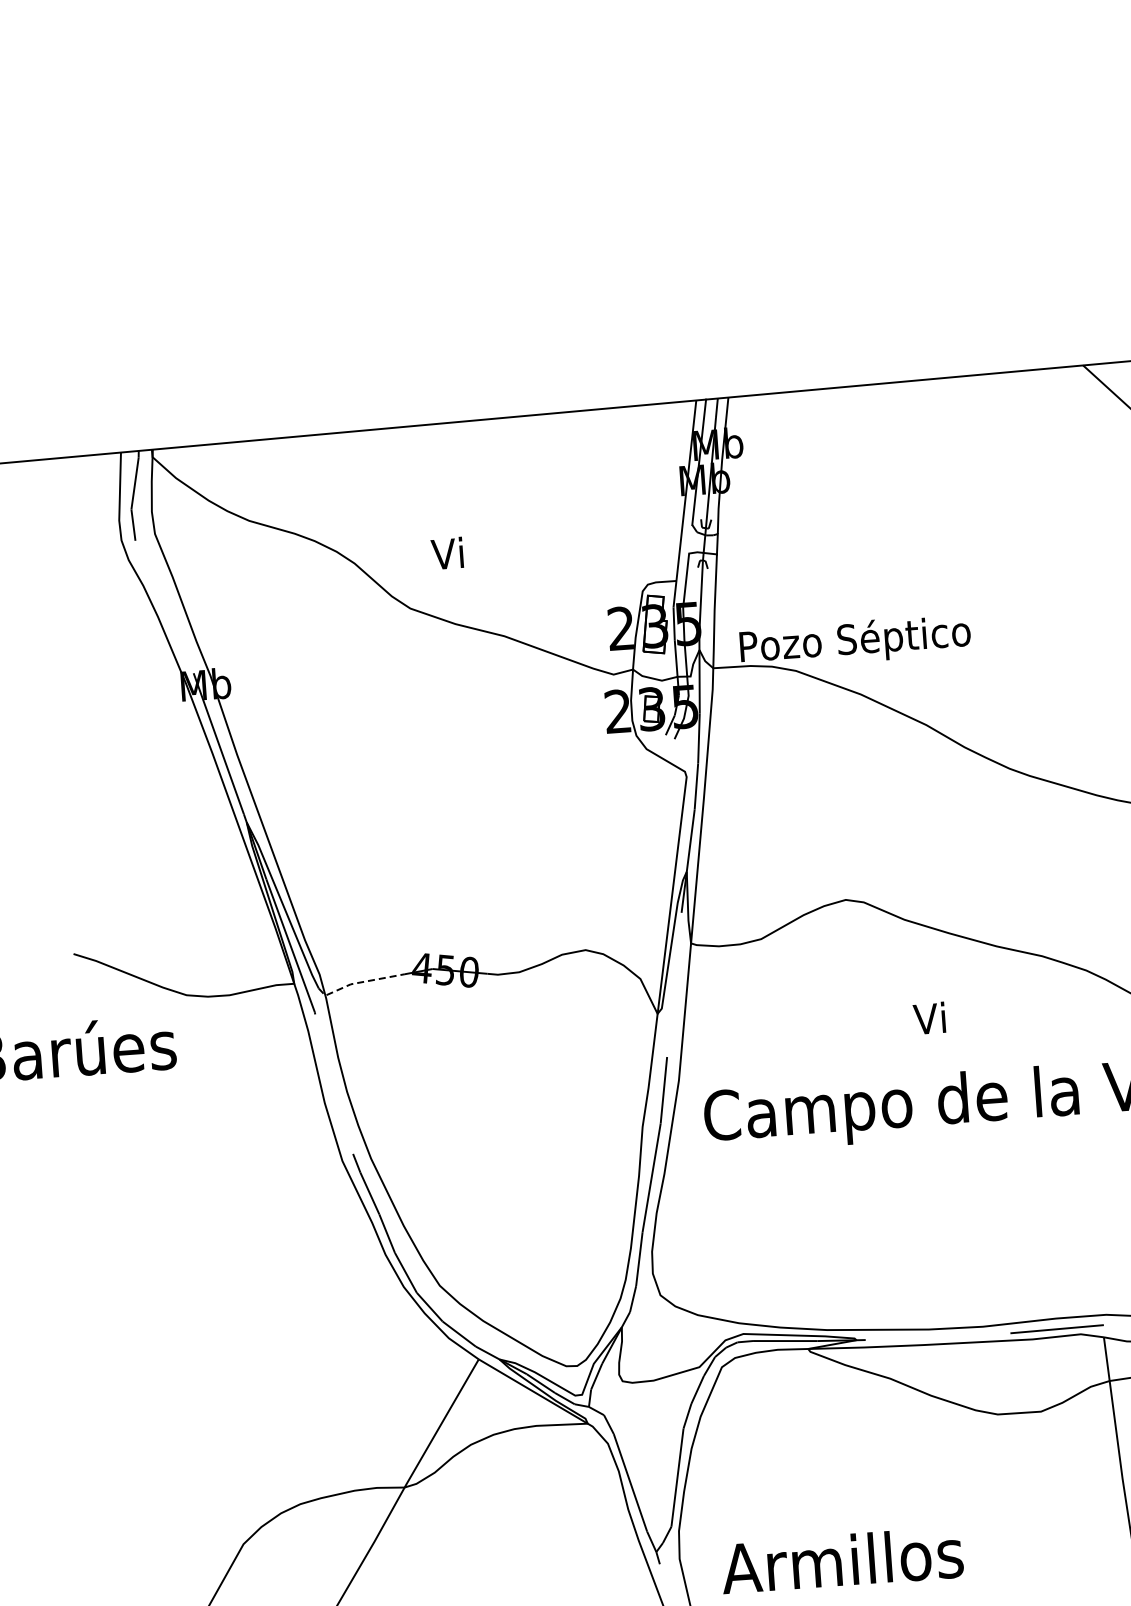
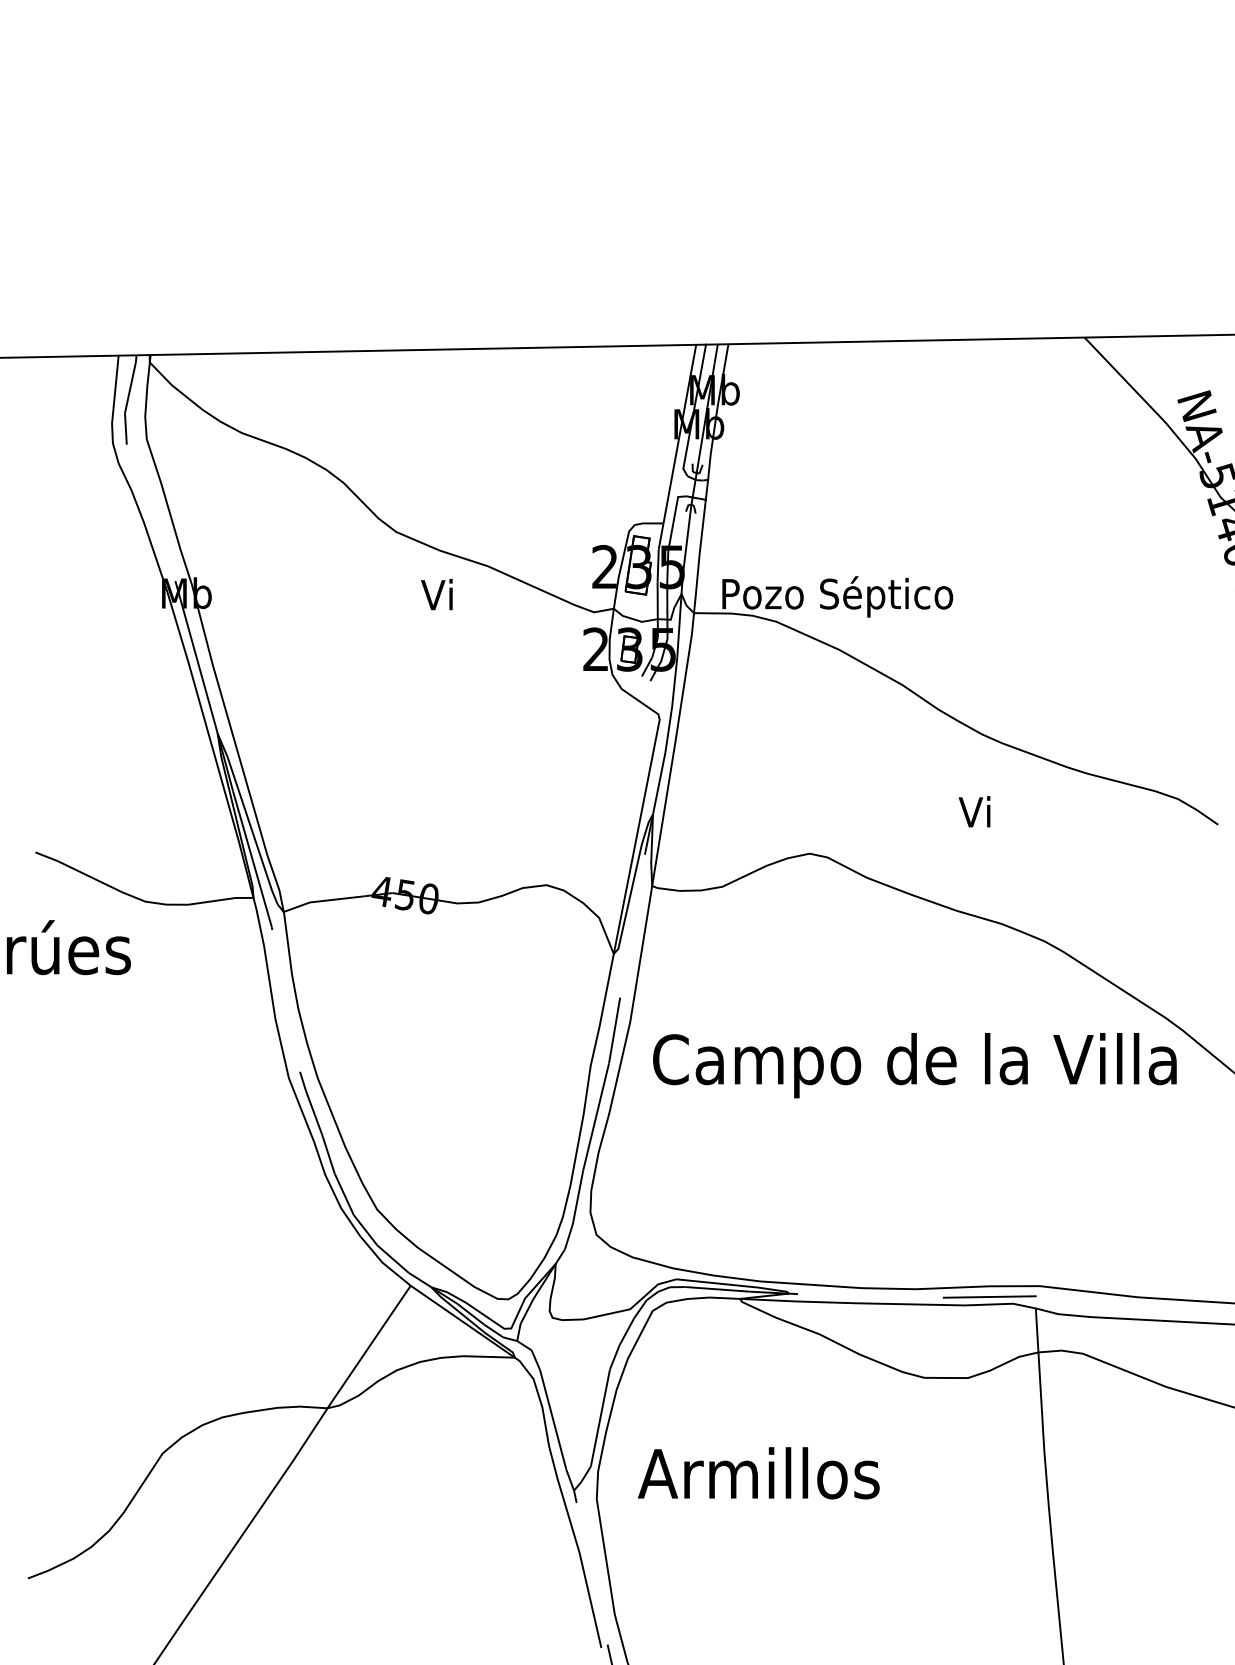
text: (446, 553) -> (436, 594), moved
line: (358, 982) -> (317, 901), dashed -> solid
text: (929, 1018) -> (974, 811), moved
text: (841, 1560) -> (758, 1473), moved

